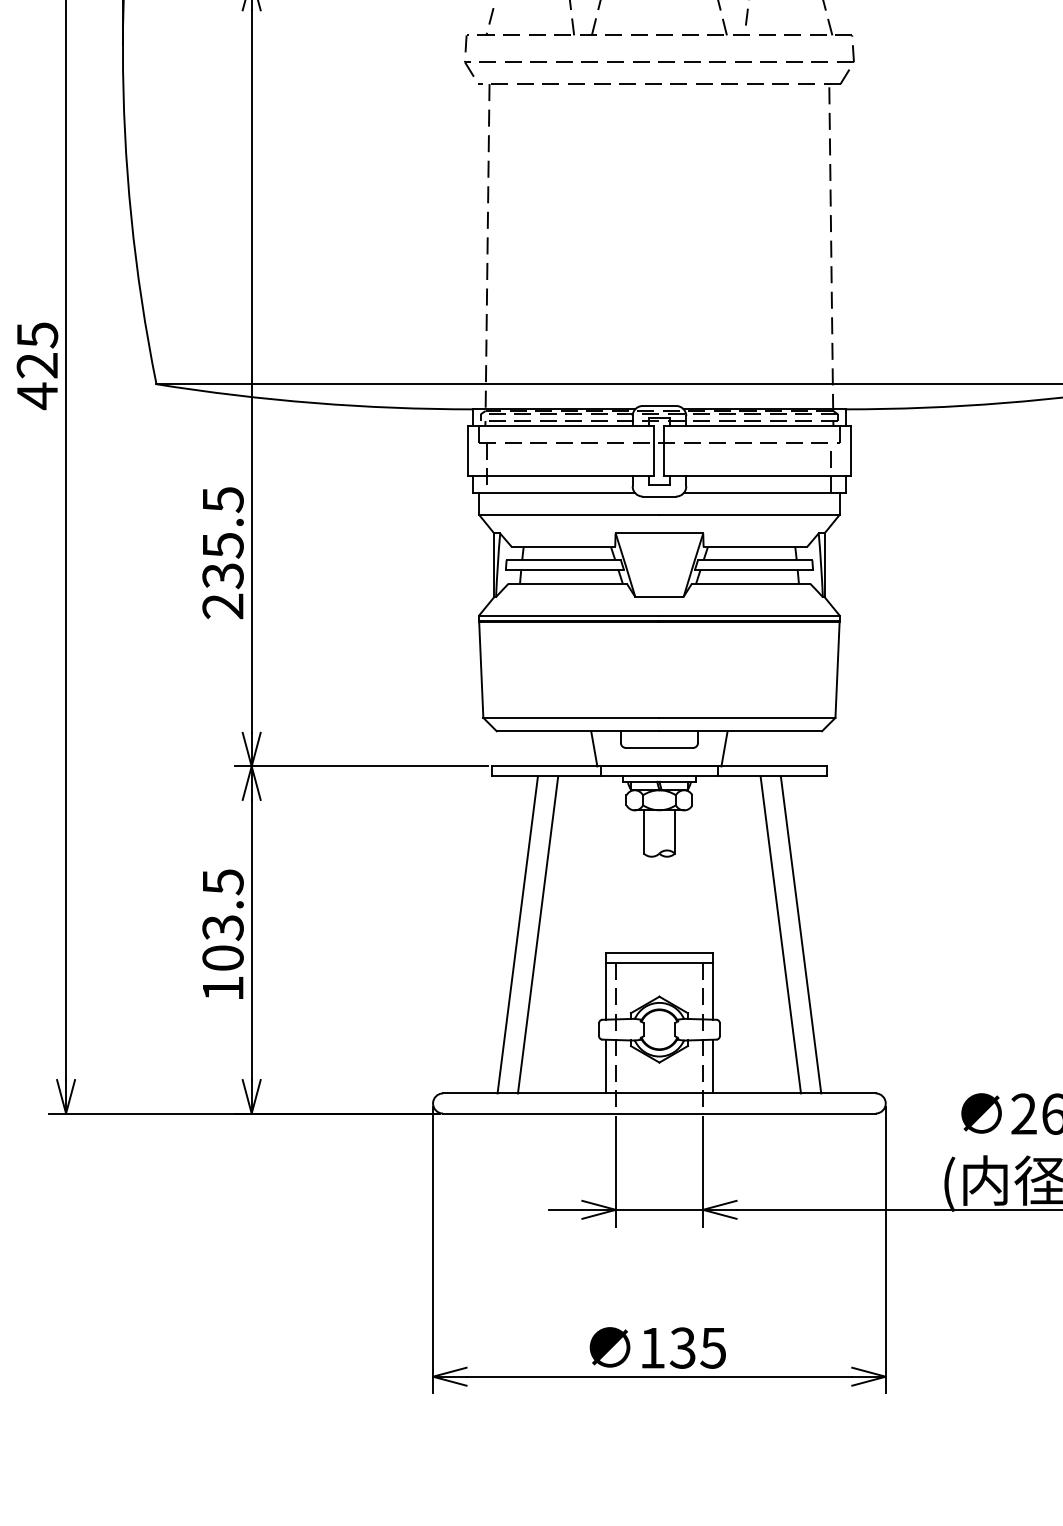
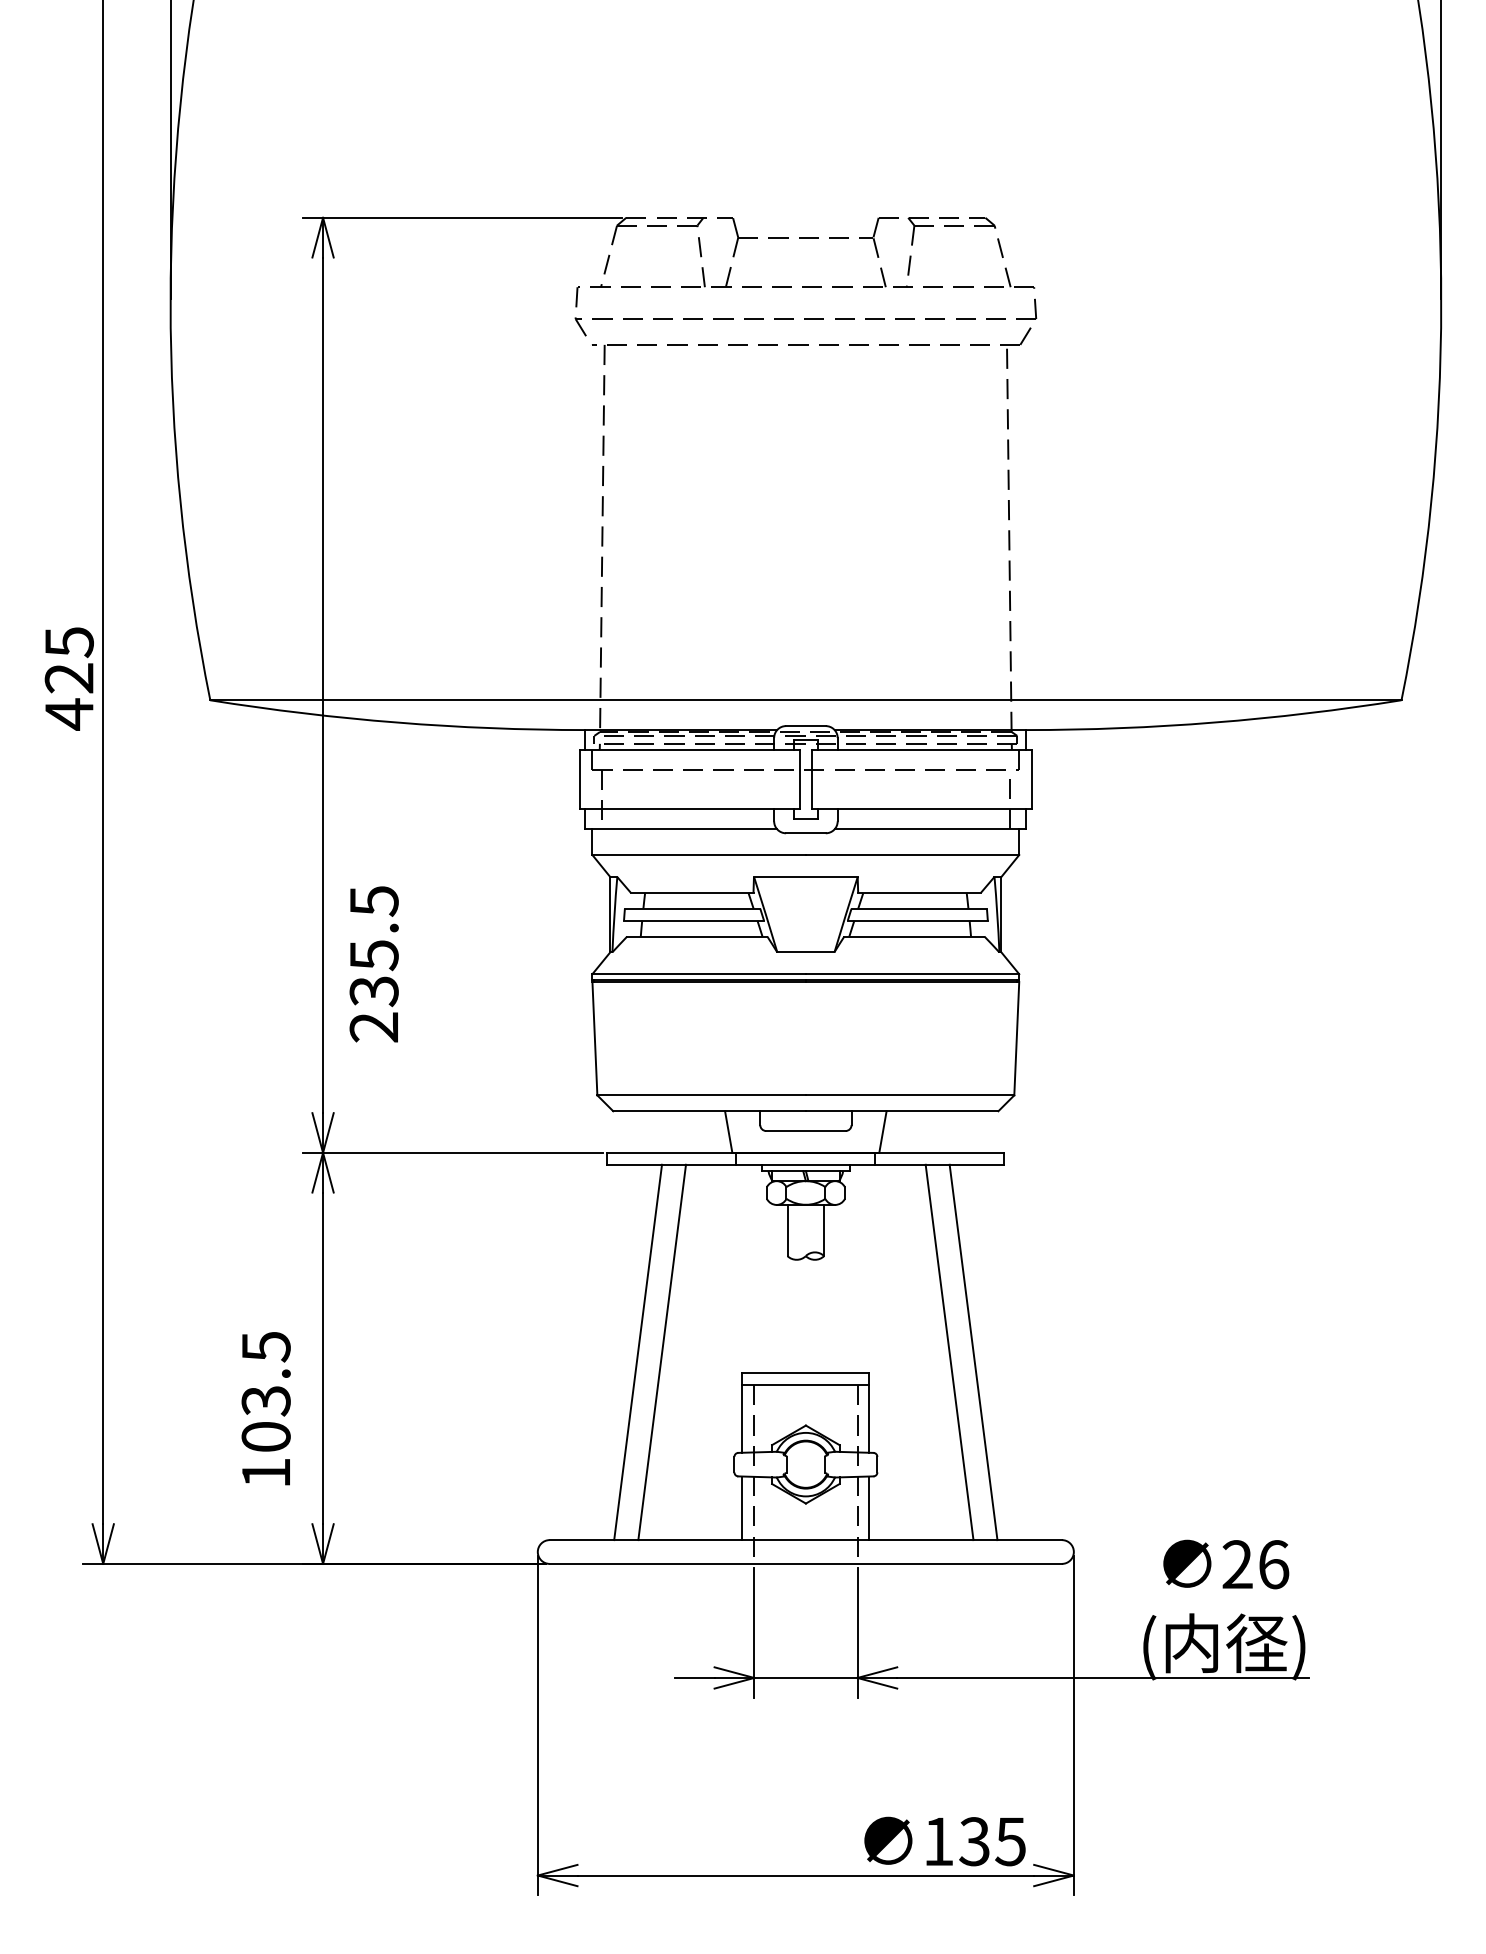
text: (222, 553) -> (373, 964), moved
text: (222, 934) -> (265, 1408), moved
text: (657, 1347) -> (944, 1841), moved

